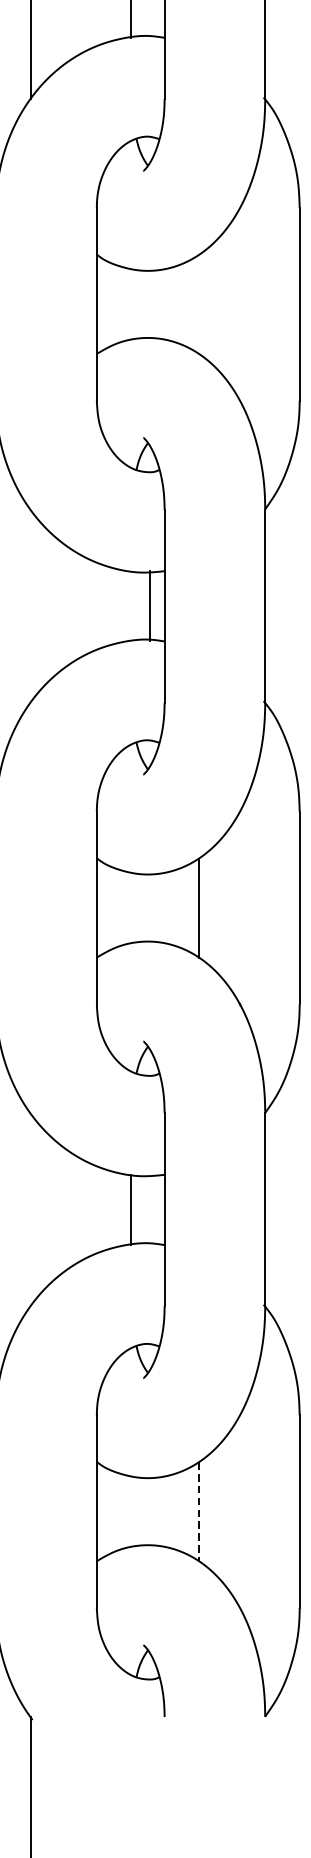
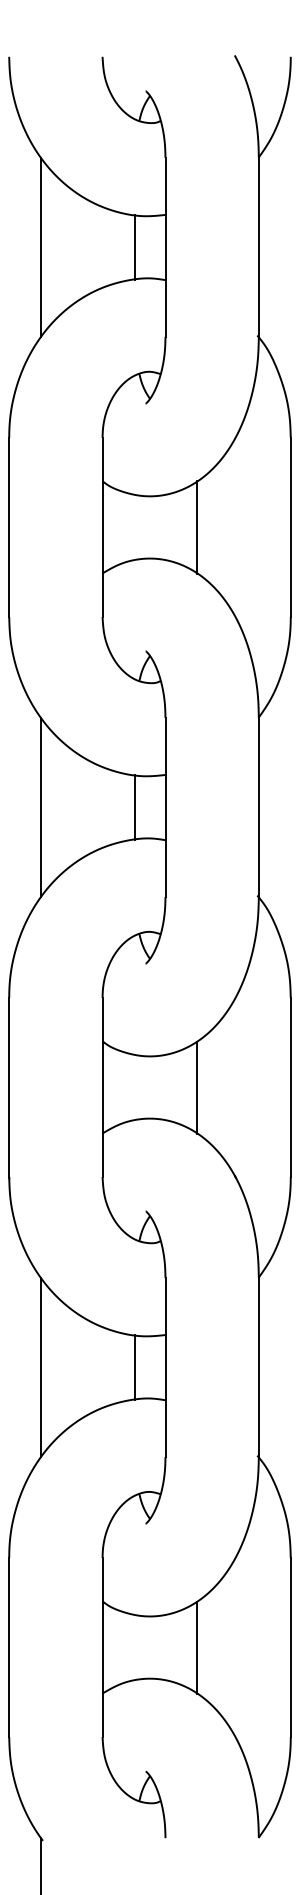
line: (199, 304) -> (197, 527), added
line: (149, 605) -> (134, 806), moved
line: (31, 606) -> (41, 807), added
line: (31, 1209) -> (41, 1367), added
line: (199, 1512) -> (197, 1648), dashed -> solid

